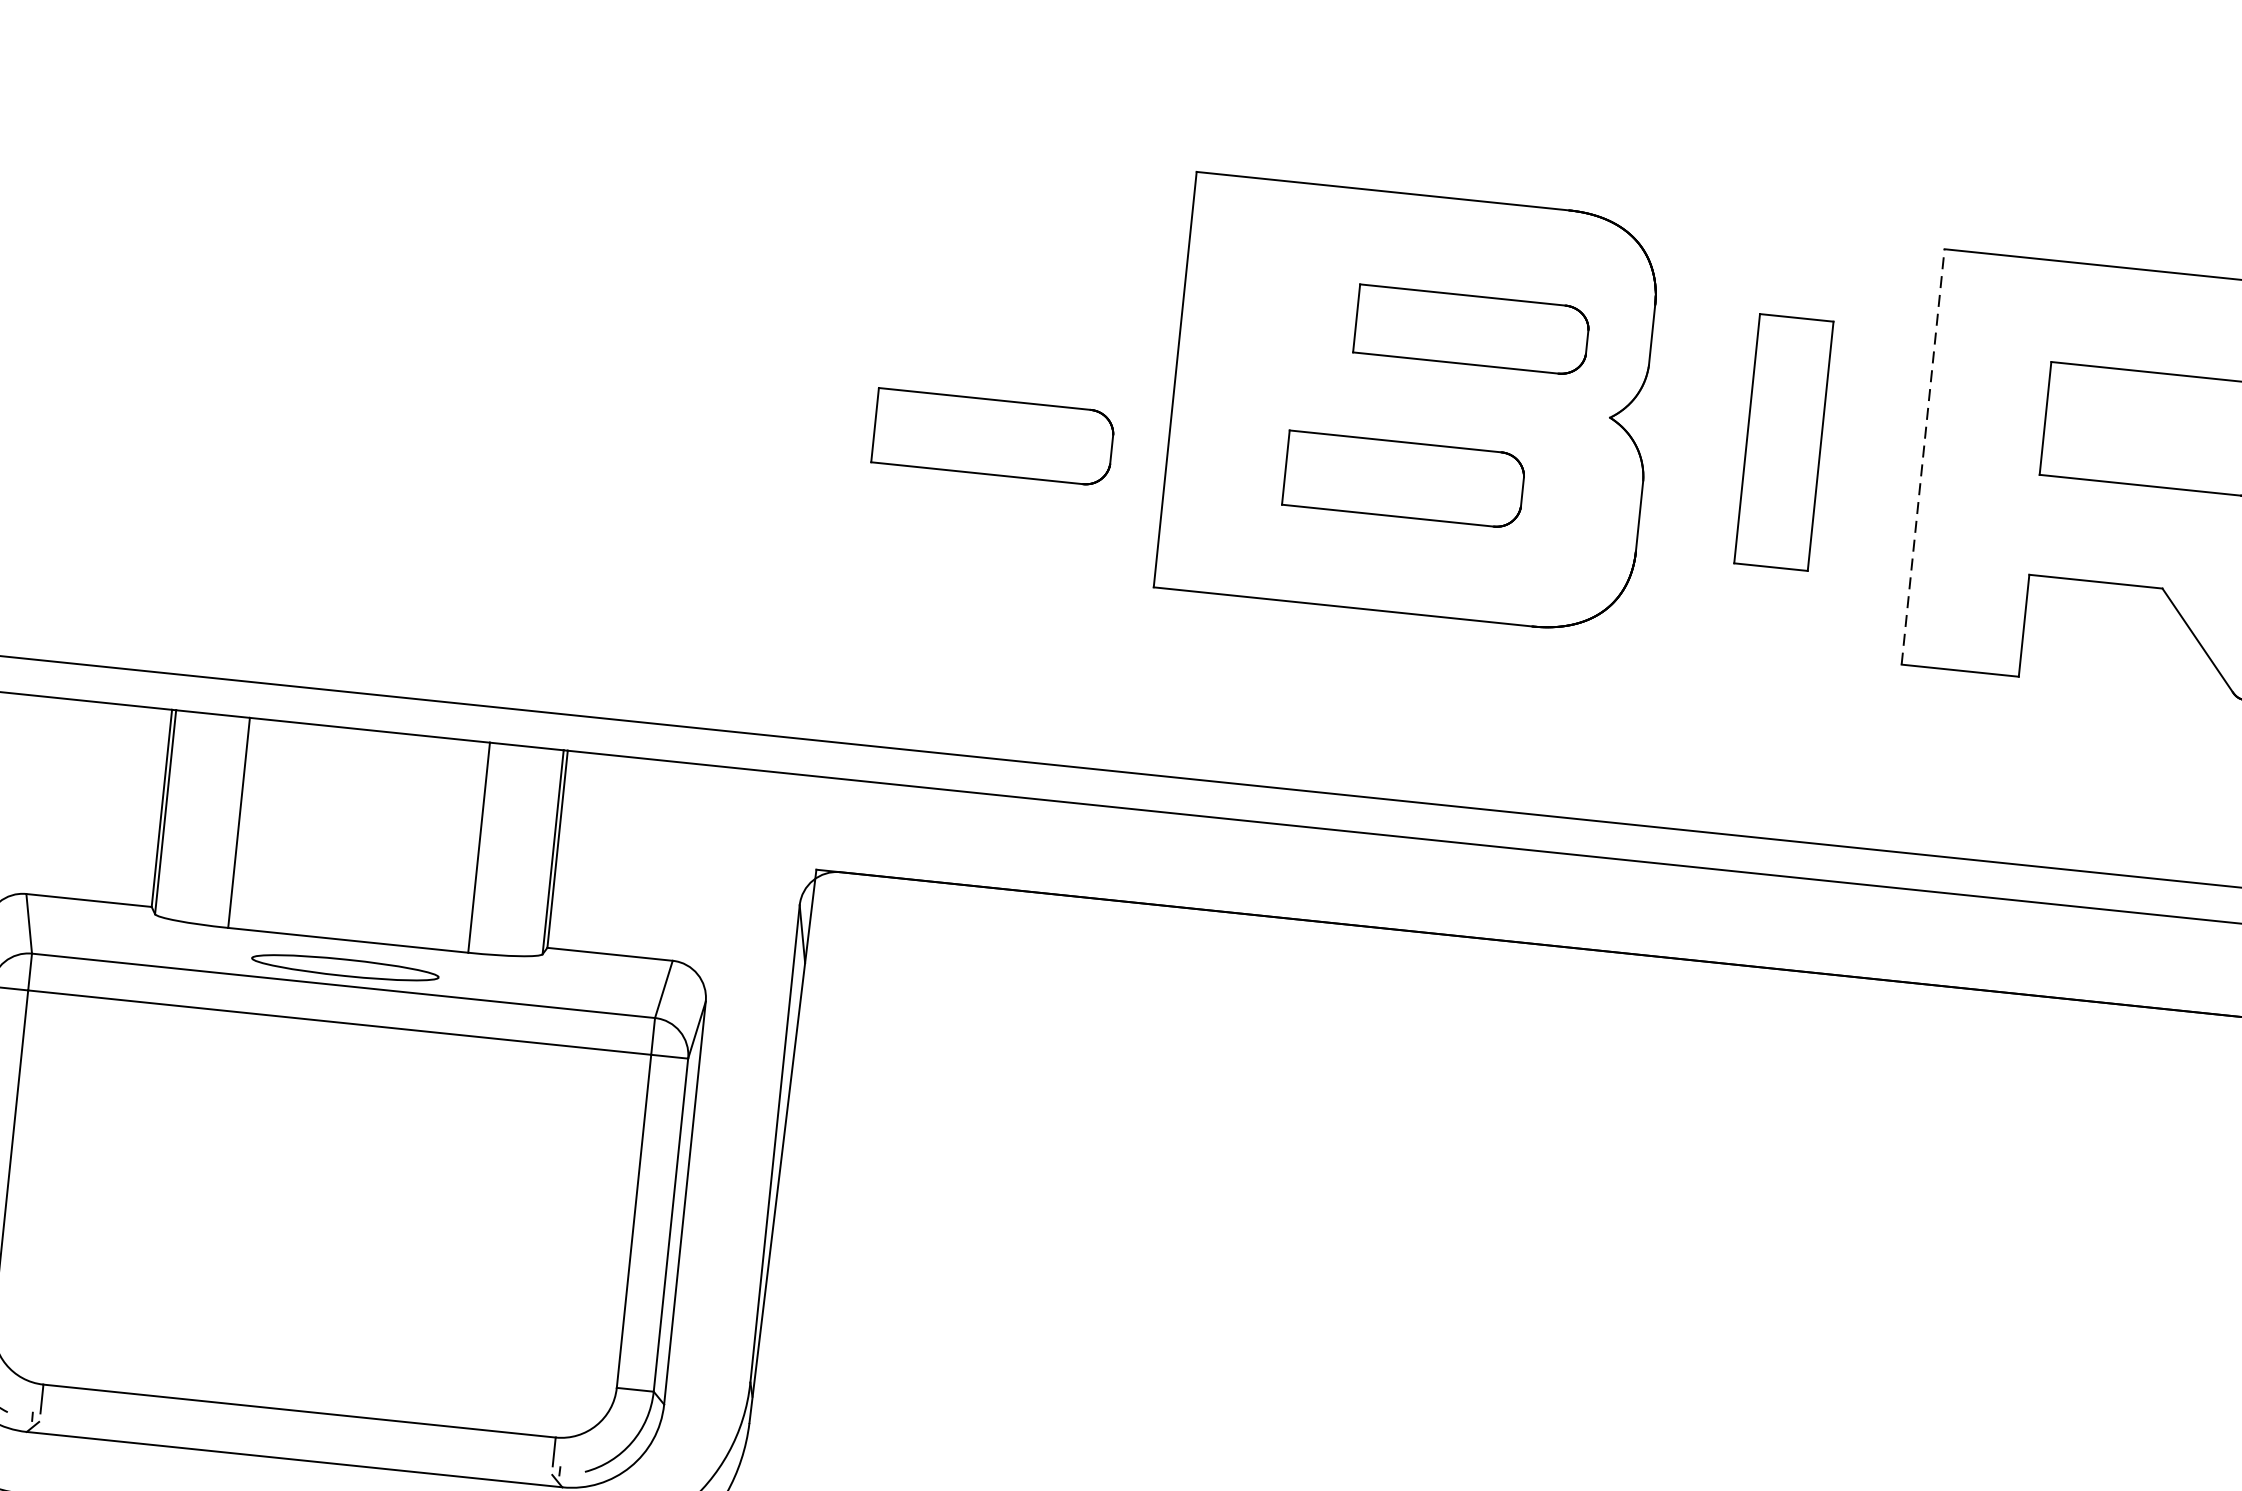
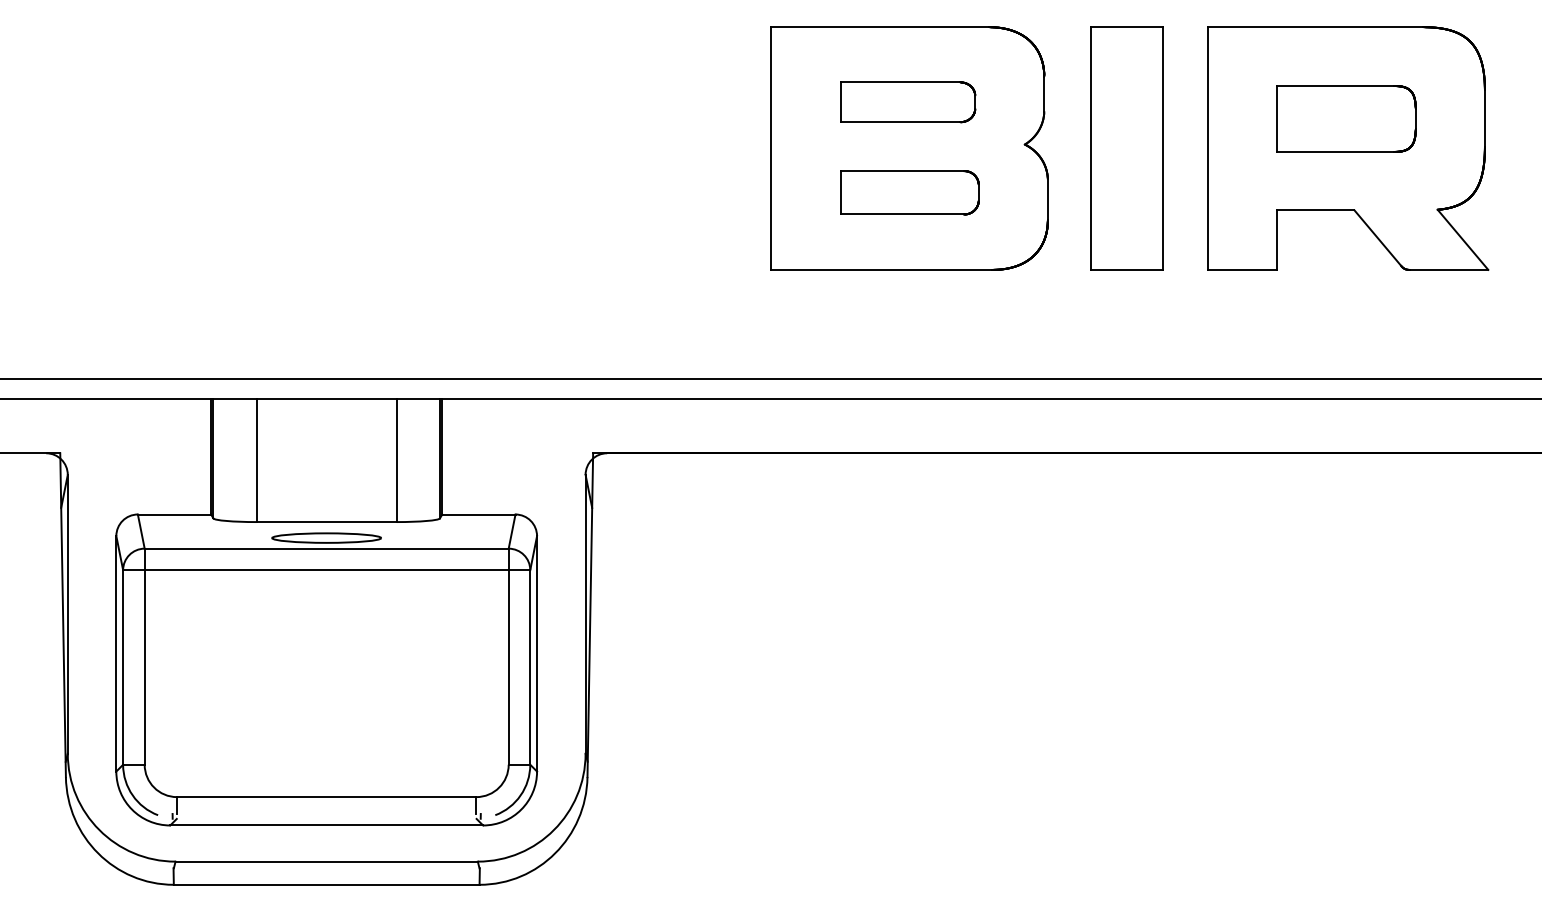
part: (1473, 330) -> (908, 102), moved
part: (993, 436) -> (669, 192), removed
part: (1783, 442) -> (1126, 148), size x1.67
line: (1923, 456) -> (1208, 148), dashed -> solid

